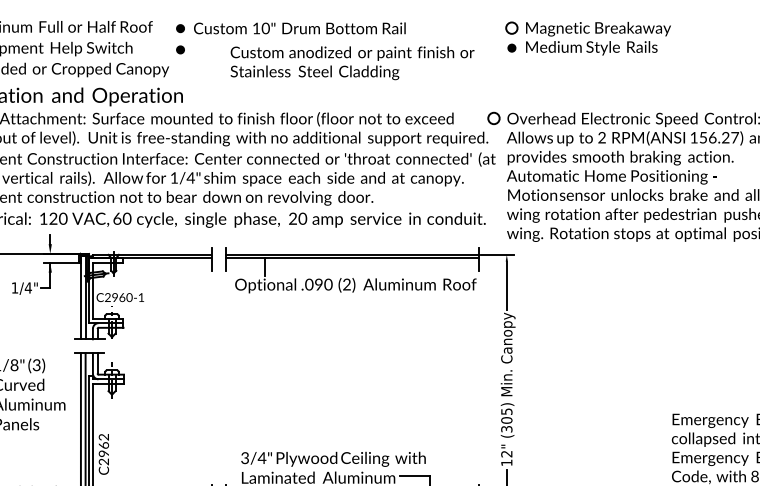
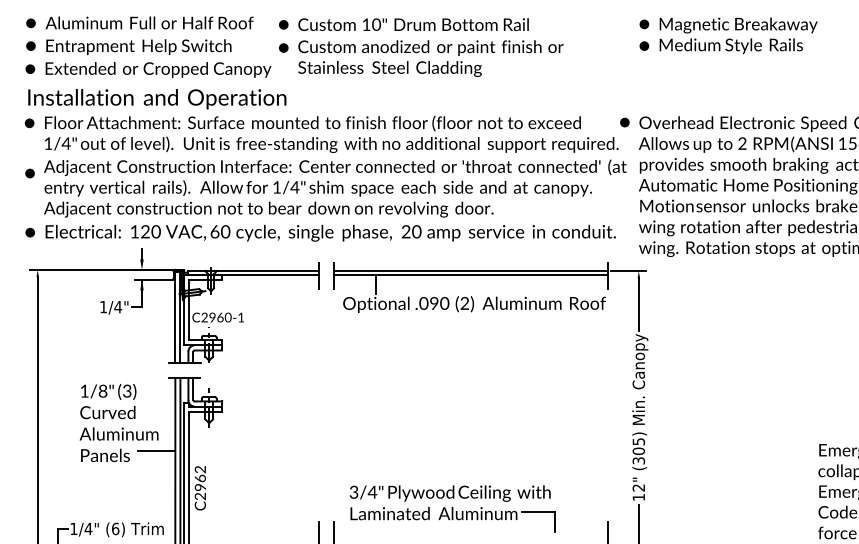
part: (512, 28) -> (644, 24), size x0.62
text: (352, 63) -> (430, 58), moved
part: (493, 118) -> (624, 122), size x0.62
line: (63, 420) -> (156, 451), added

